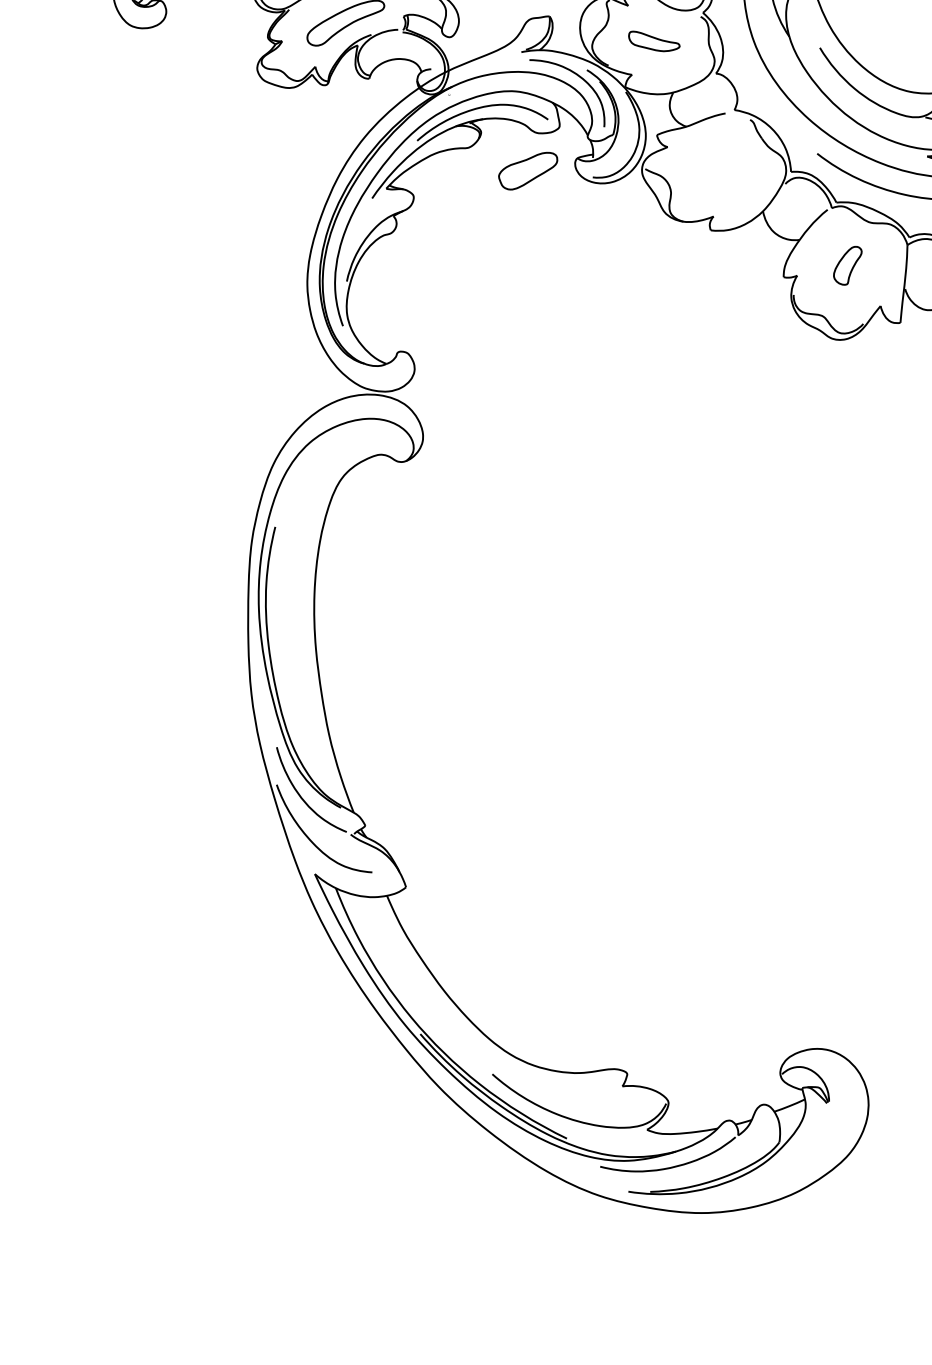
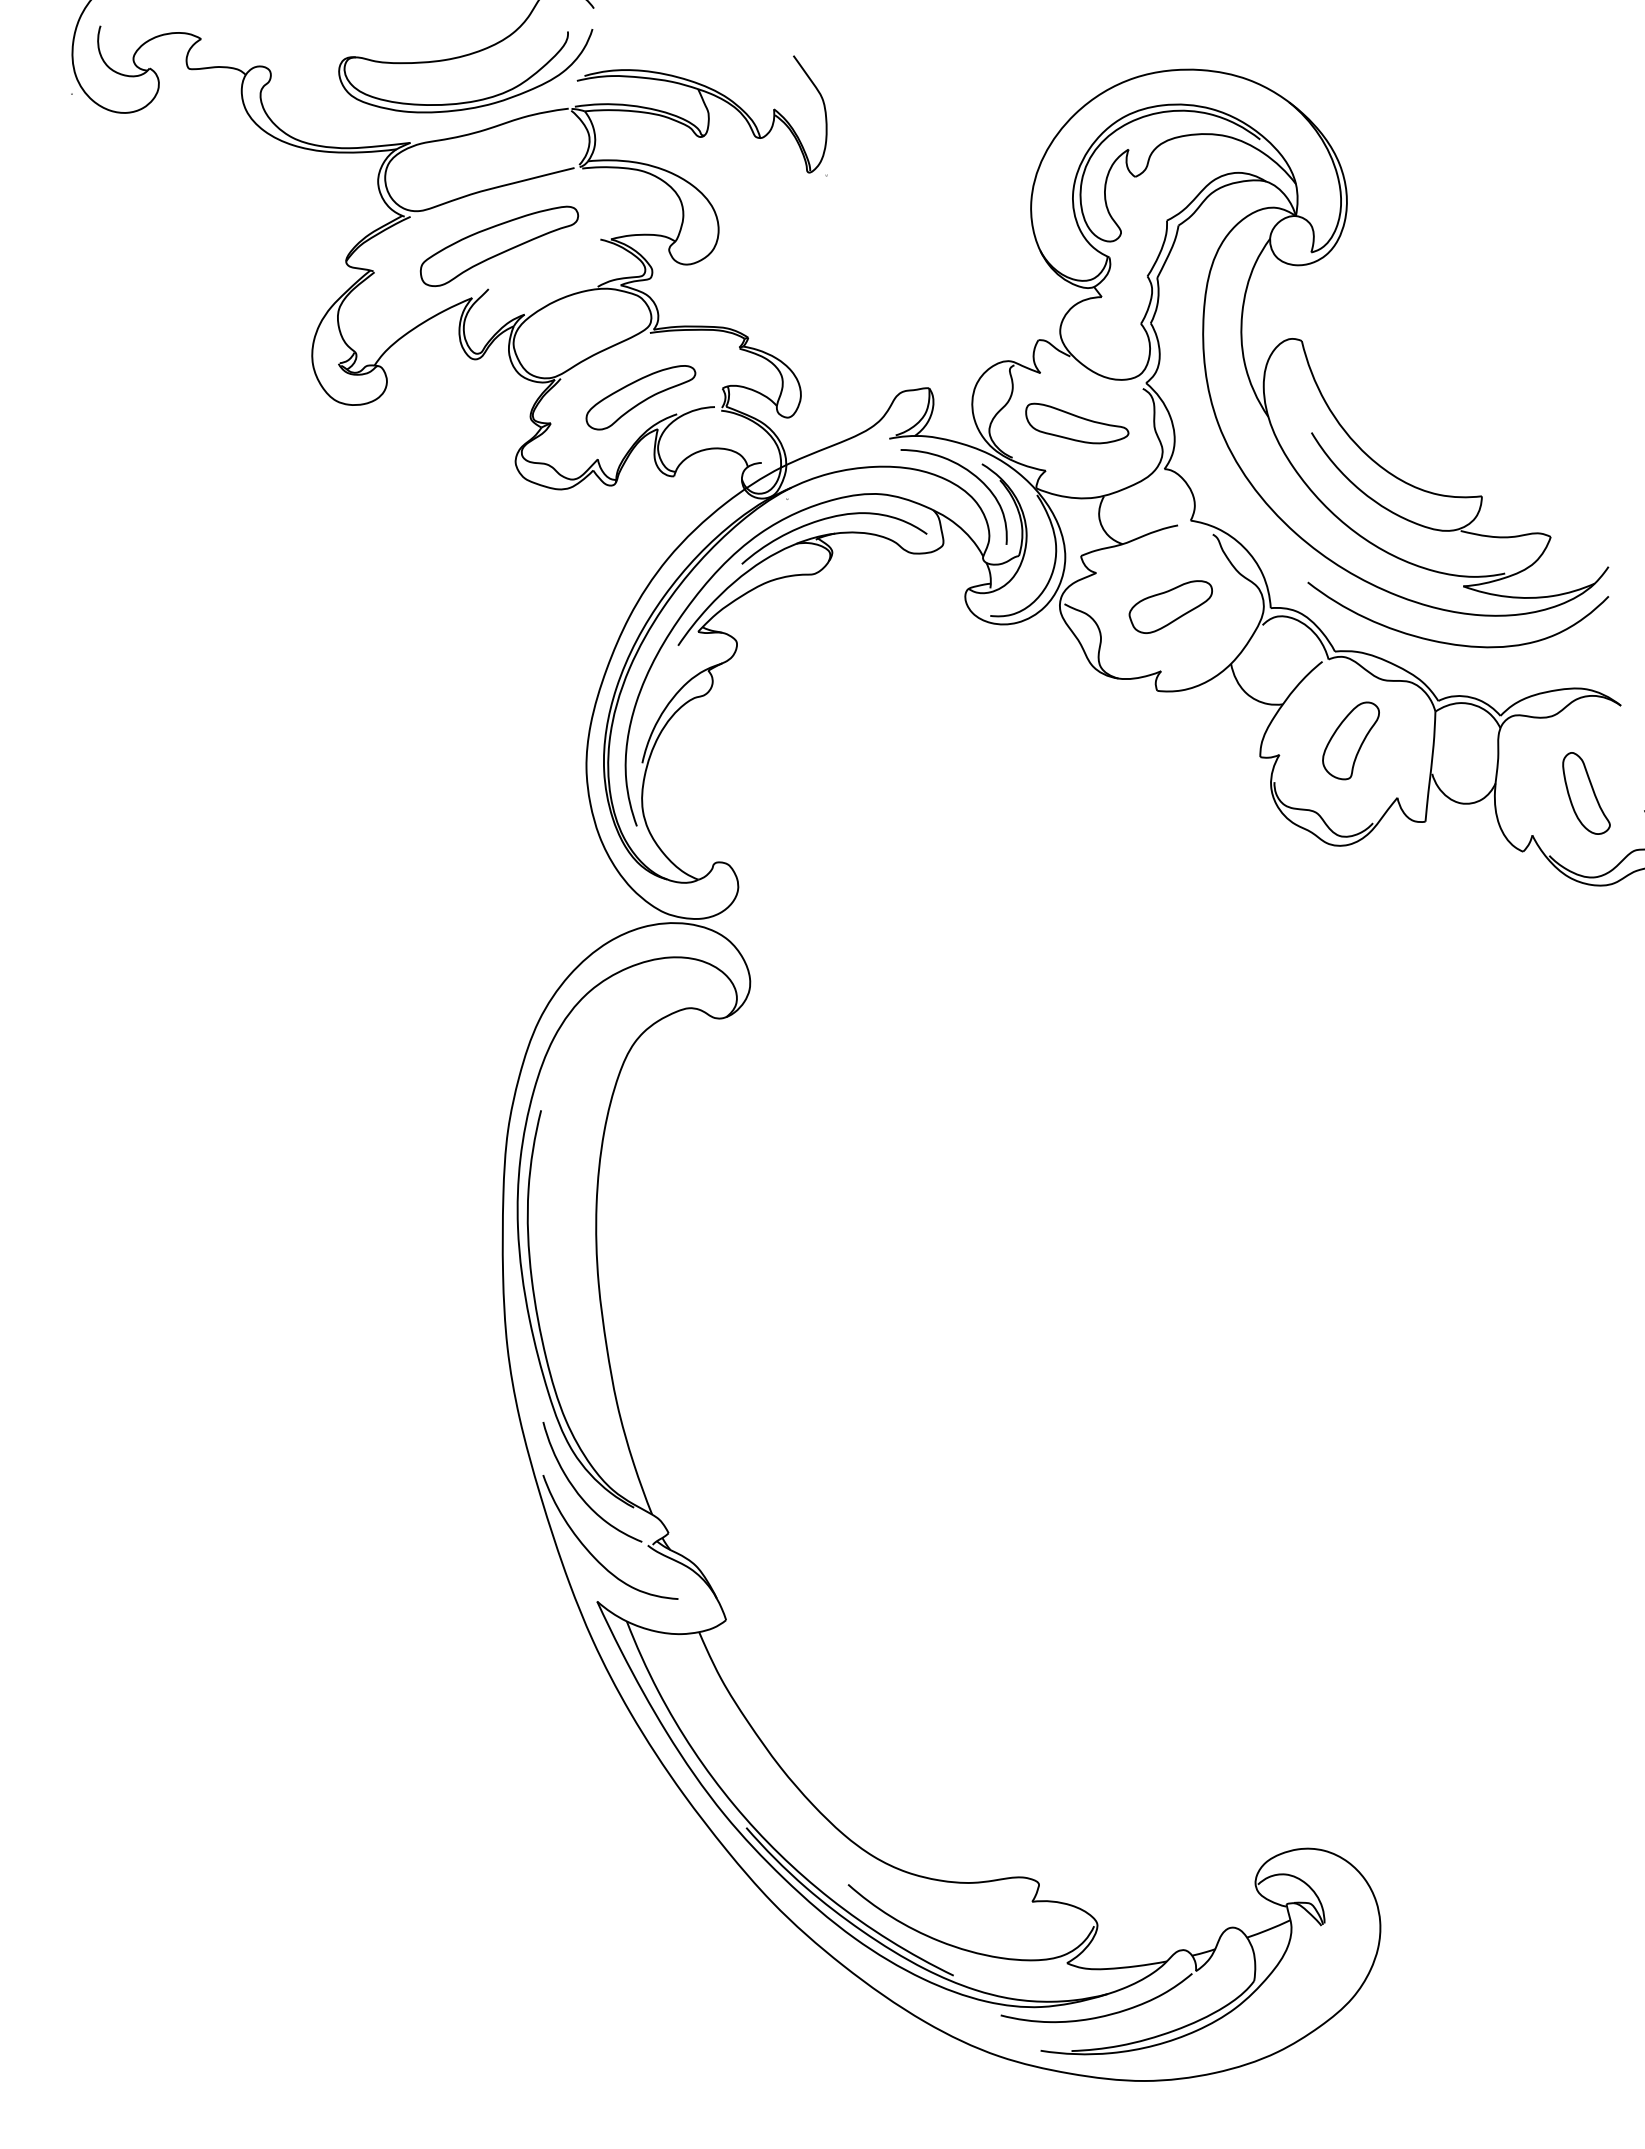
part: (654, 41) -> (1077, 423), size x1.43
part: (527, 170) -> (1170, 606), moved
part: (847, 265) -> (1350, 740), size x1.43

